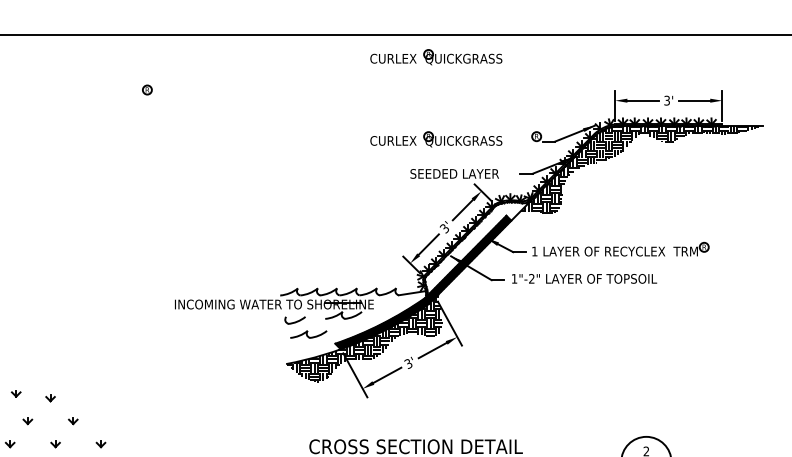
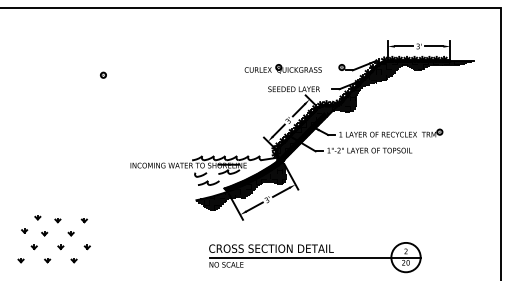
part: (434, 56) -> (282, 20), removed
part: (147, 88) -> (103, 74), moved
hatch: (477, 246) -> (307, 131), added
part: (94, 398) -> (83, 220), added

